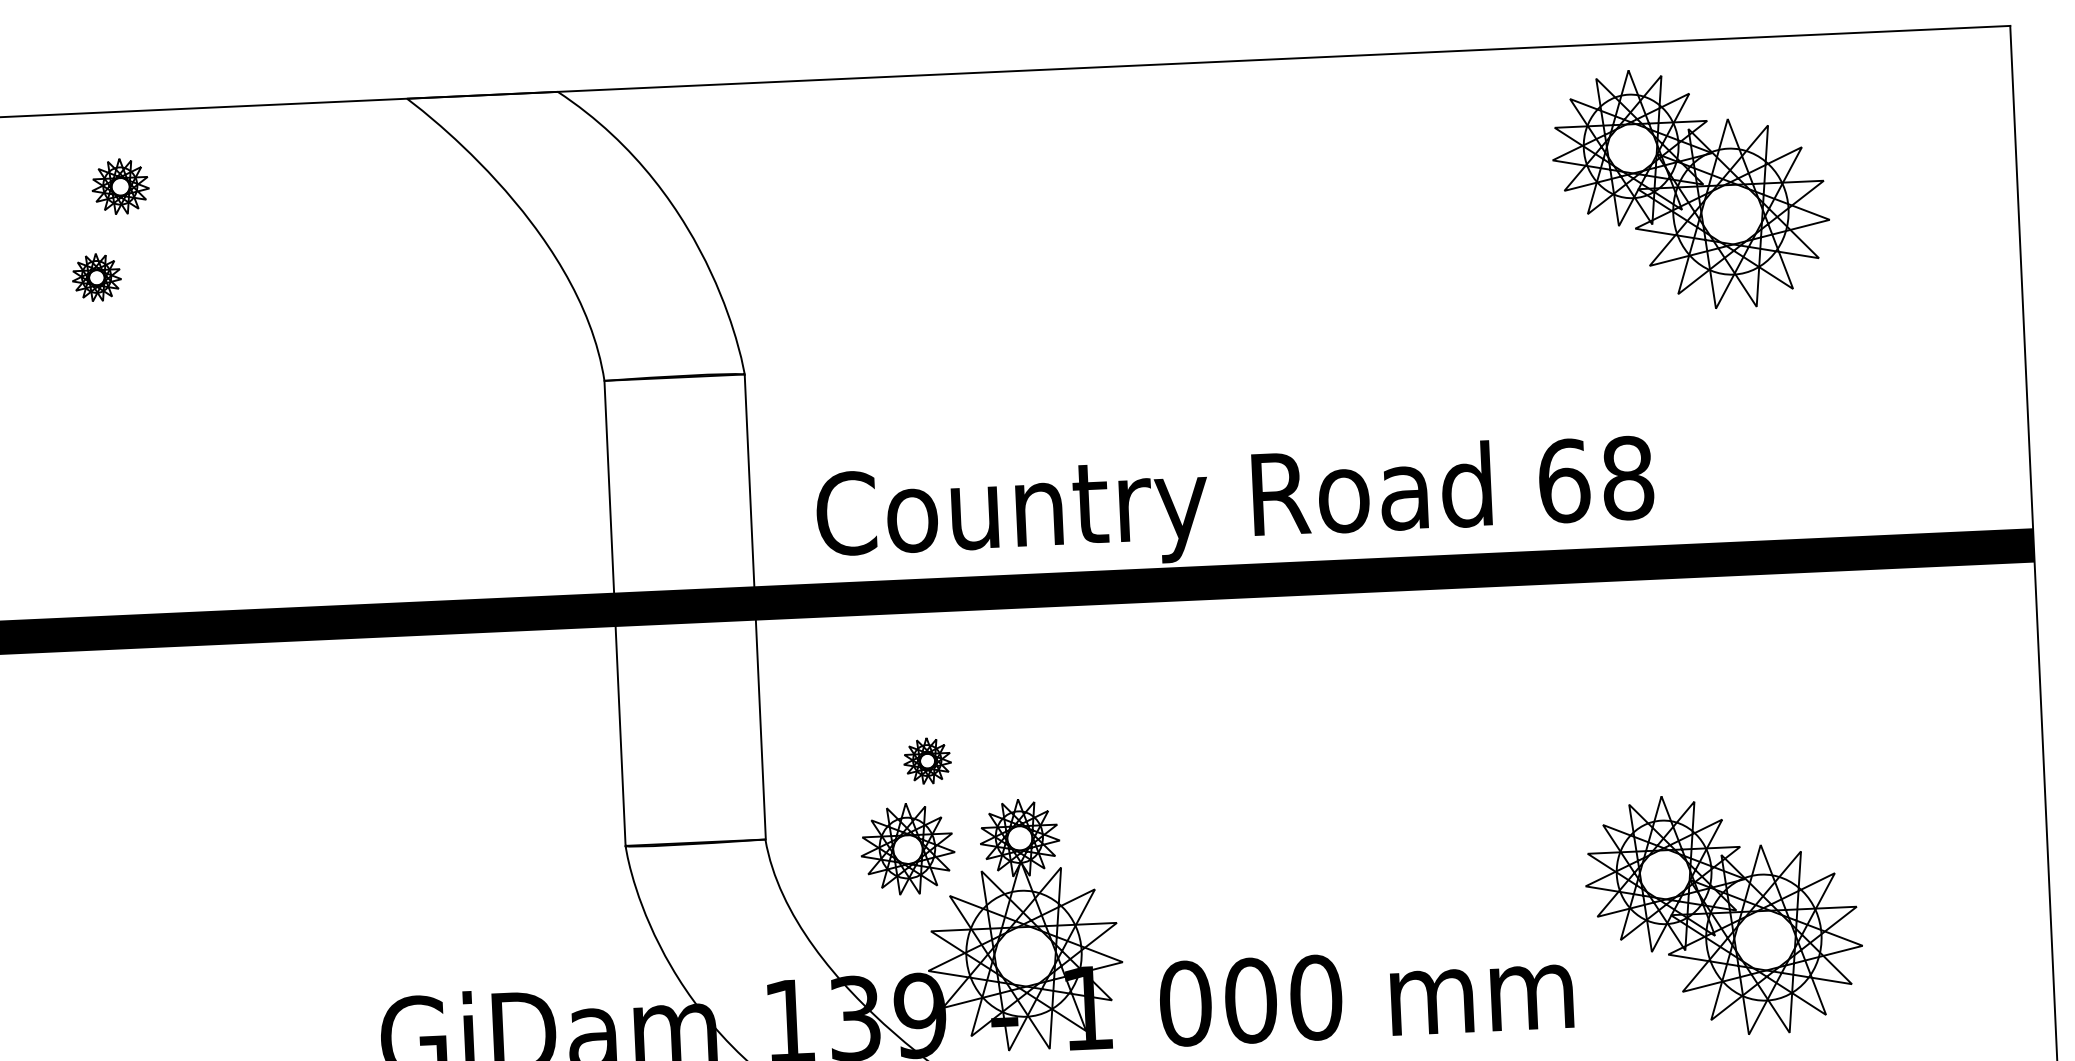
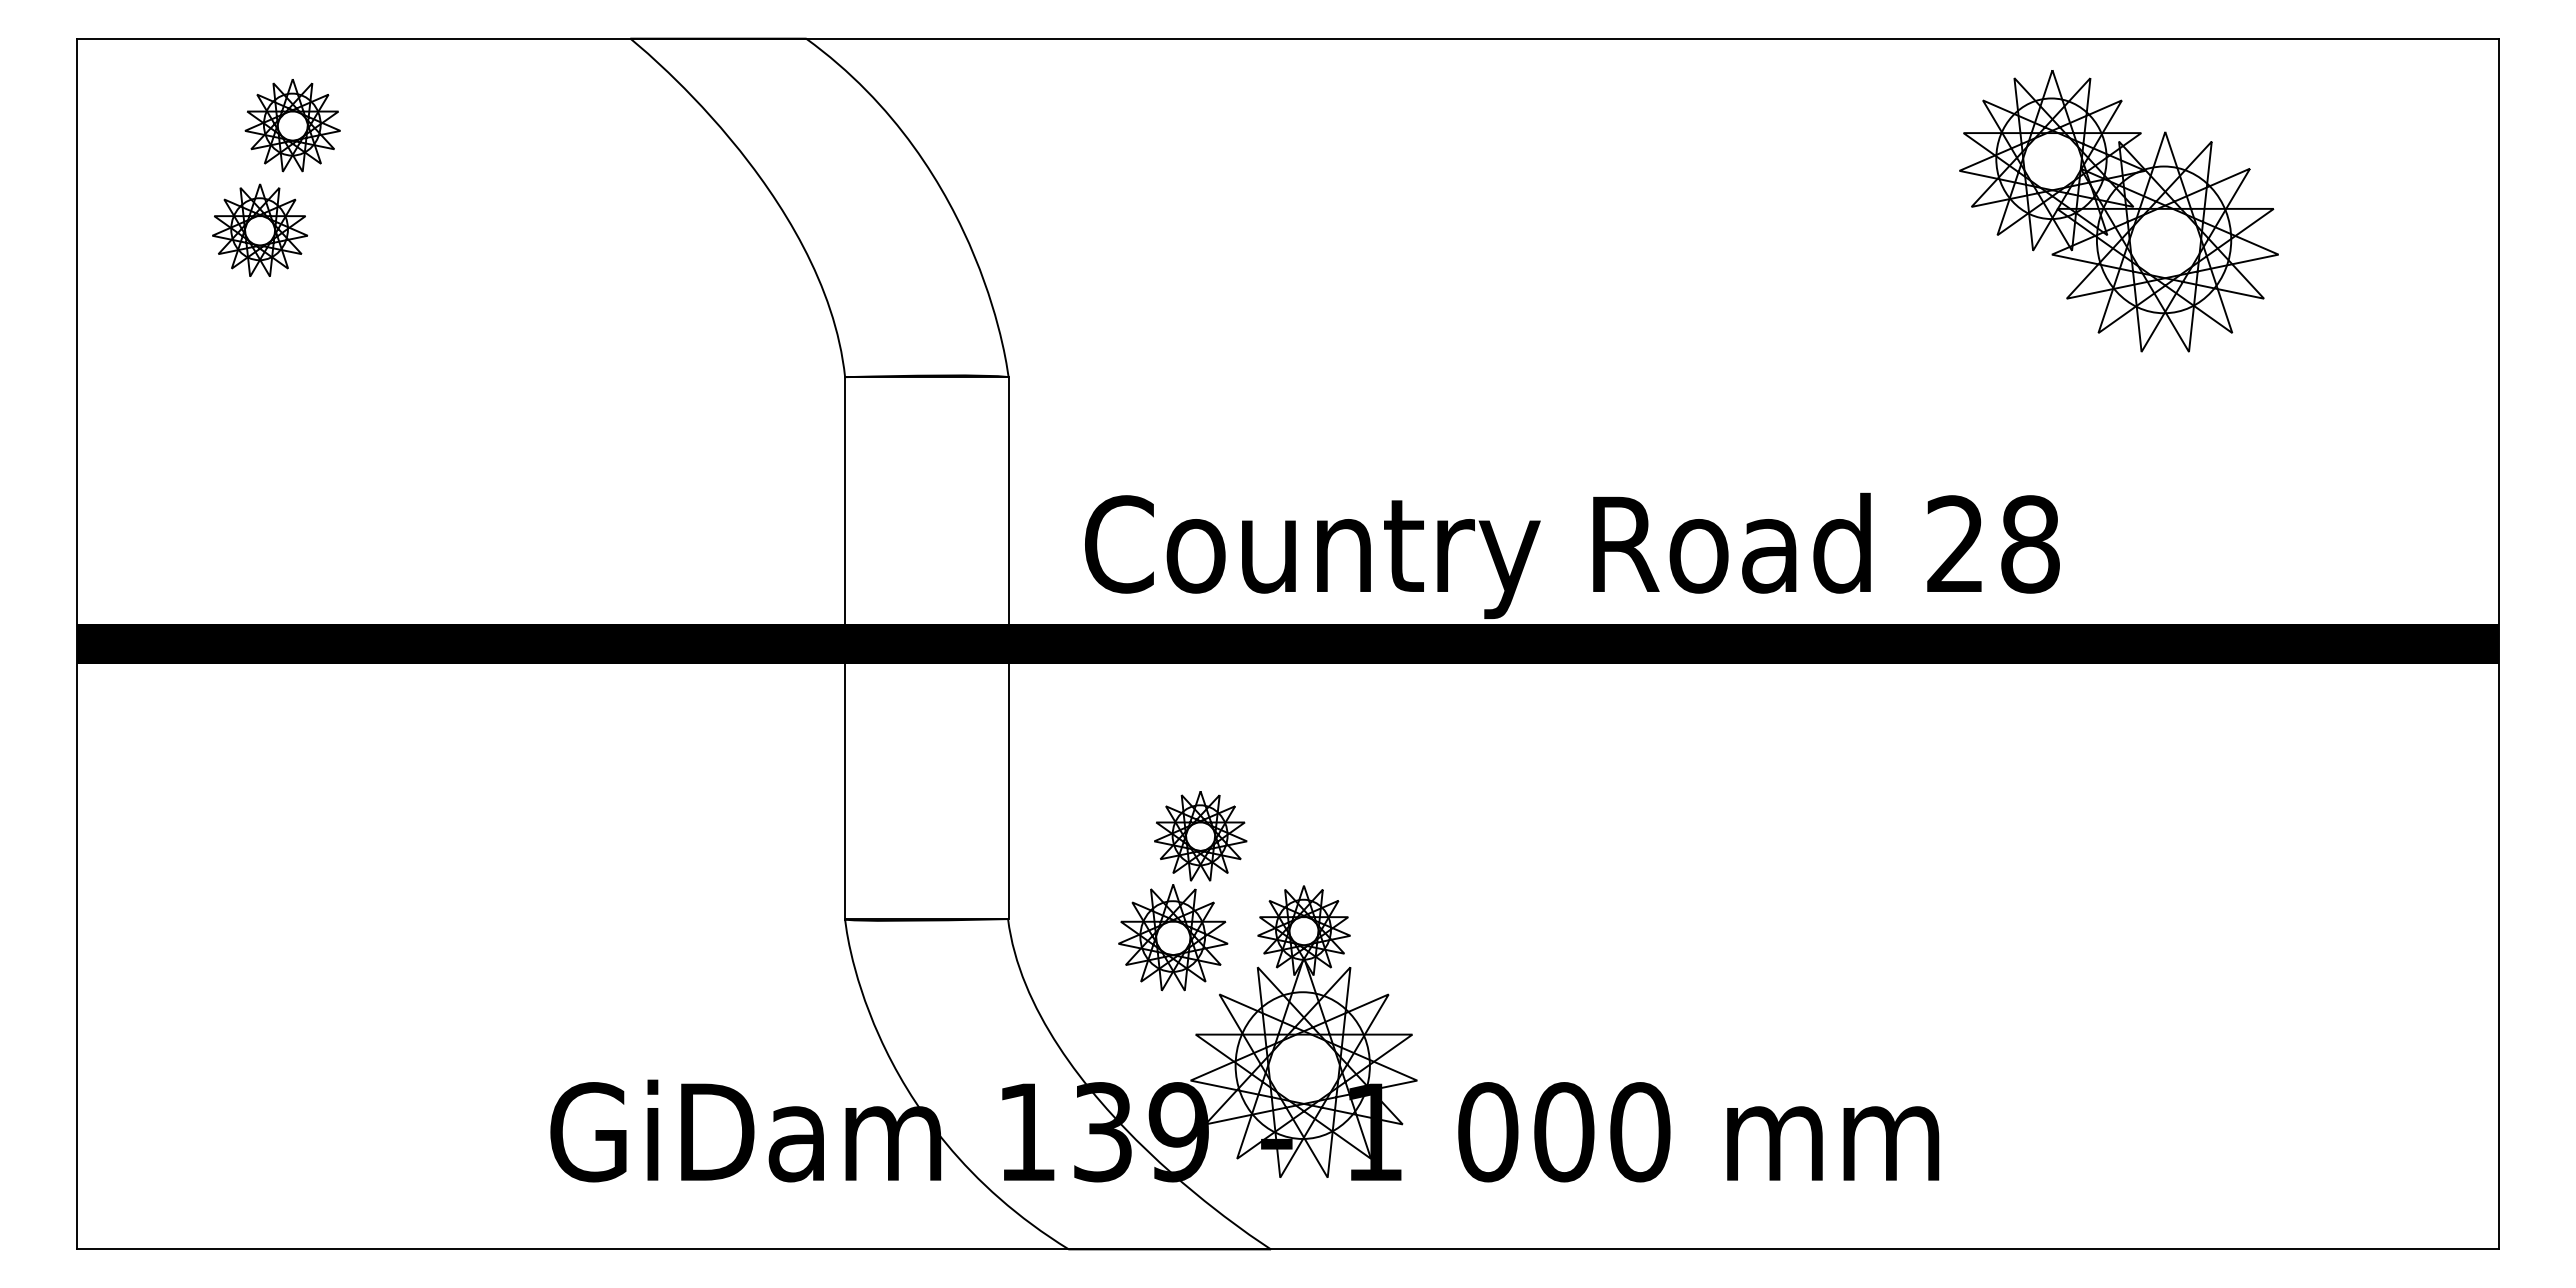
part: (120, 186) -> (292, 125), size x1.43
part: (97, 276) -> (260, 229), size x1.67
text: (1563, 481) -> (1955, 544), 68 -> 28
part: (927, 761) -> (1200, 836), size x1.67
part: (1723, 915) -> (2118, 1057), removed

